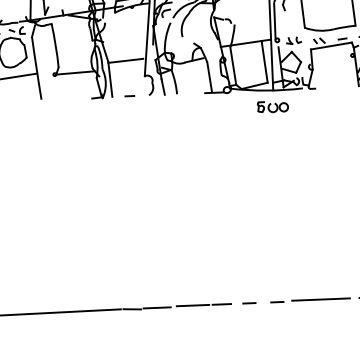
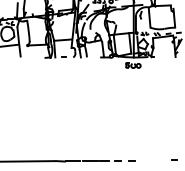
line: (319, 300) -> (152, 160), removed

